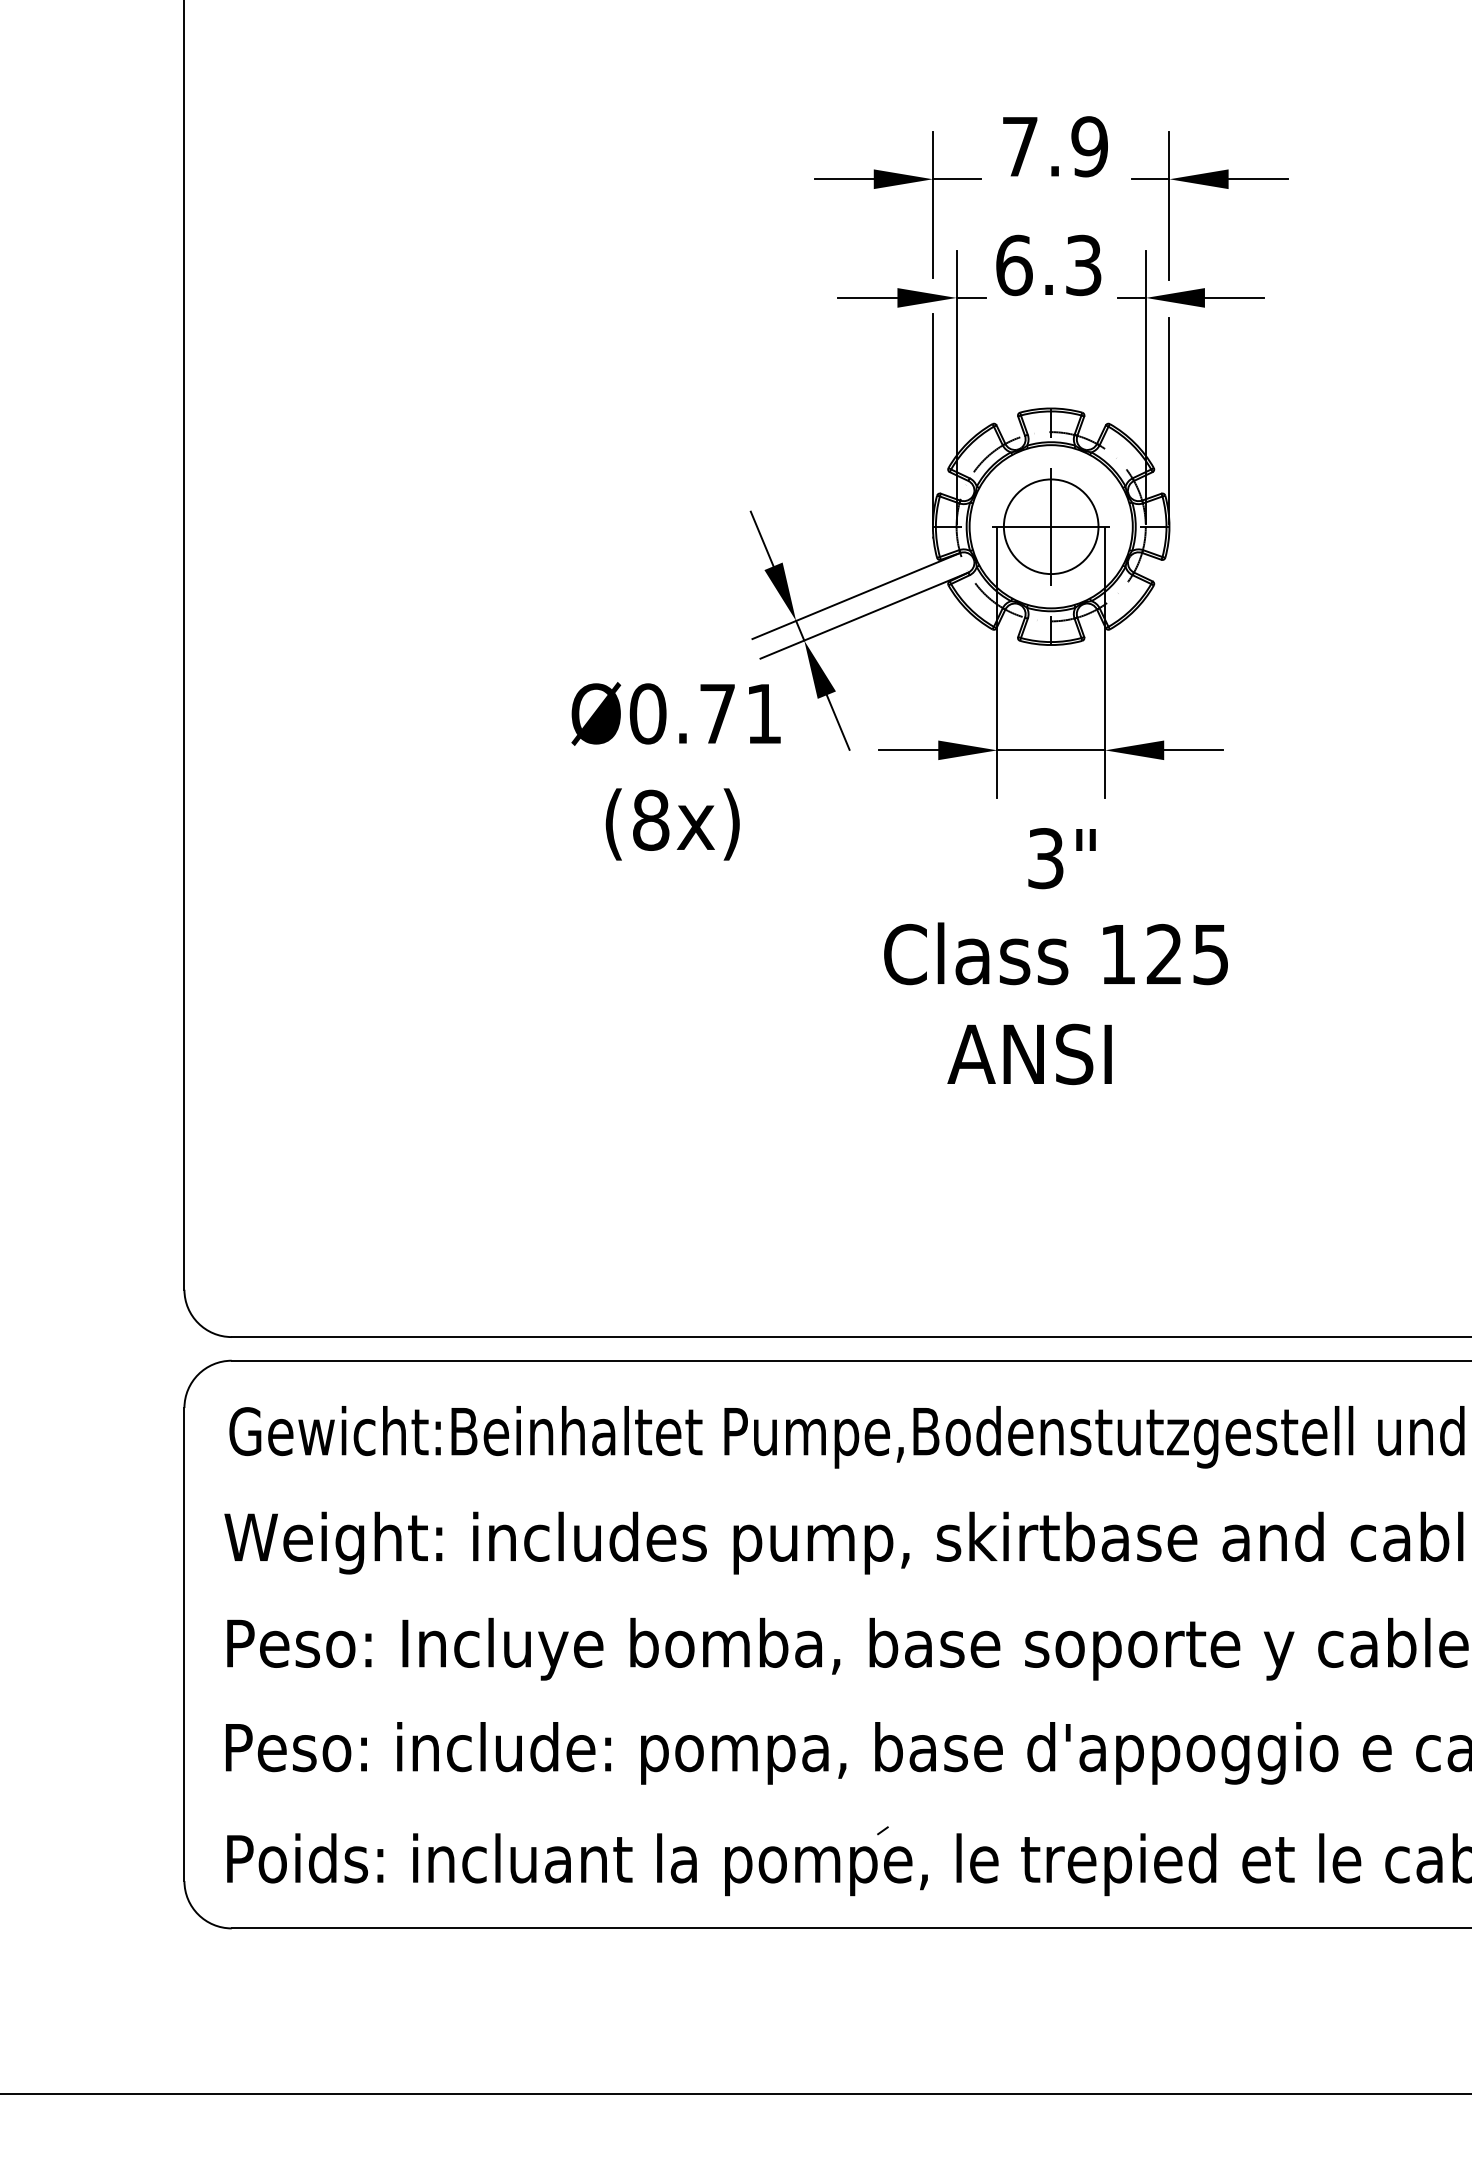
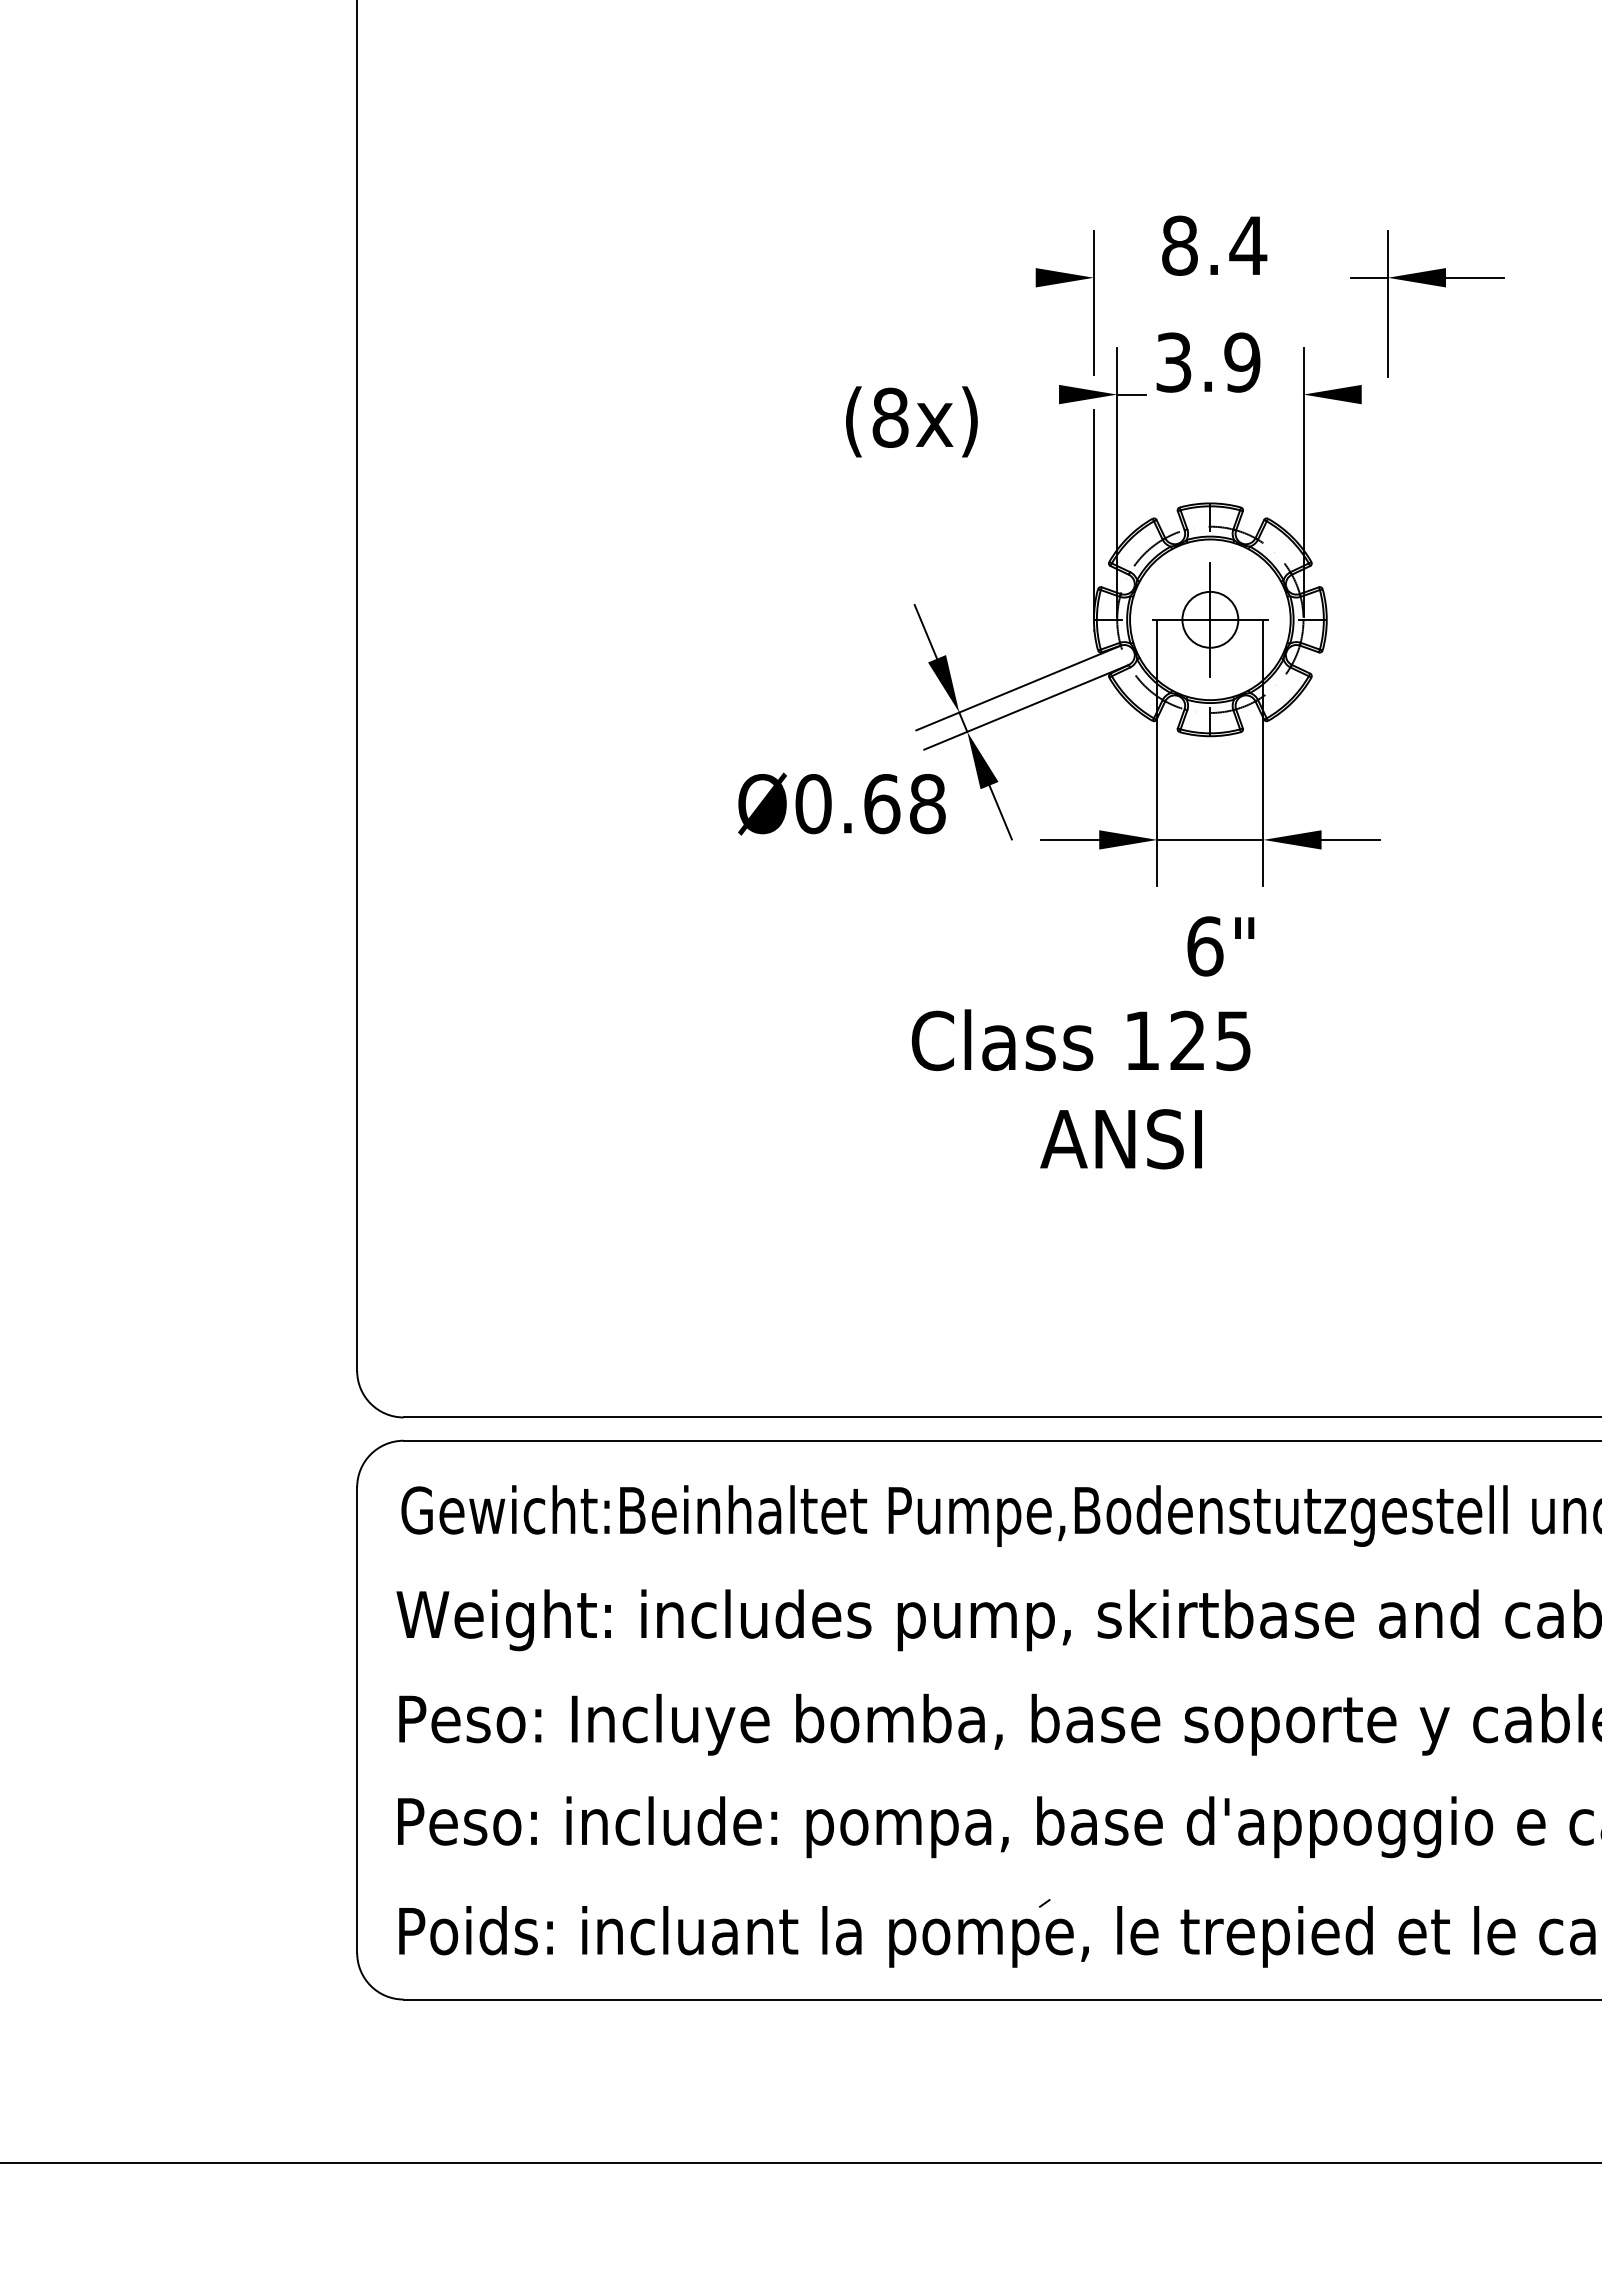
text: (1055, 146) -> (1214, 245), 7.9 -> 8.4
line: (844, 178) -> (1006, 277), removed
line: (956, 178) -> (1117, 277), removed
part: (1214, 187) -> (1432, 285), moved
text: (1049, 265) -> (1208, 362), 6.3 -> 3.9
line: (867, 297) -> (1029, 394), removed
line: (1131, 297) -> (1289, 394), removed
line: (1234, 297) -> (1390, 394), removed
line: (1169, 420) -> (1326, 515), removed
circle: (1050, 526) -> (1209, 619), size x0.6
text: (740, 714) -> (904, 804), Ø0.71 -> Ø0.68
text: (672, 824) -> (911, 421), moved
text: (1046, 858) -> (1205, 946), 3" -> 6"
text: (1055, 953) -> (1080, 1039), moved
text: (1028, 1054) -> (1120, 1139), moved

